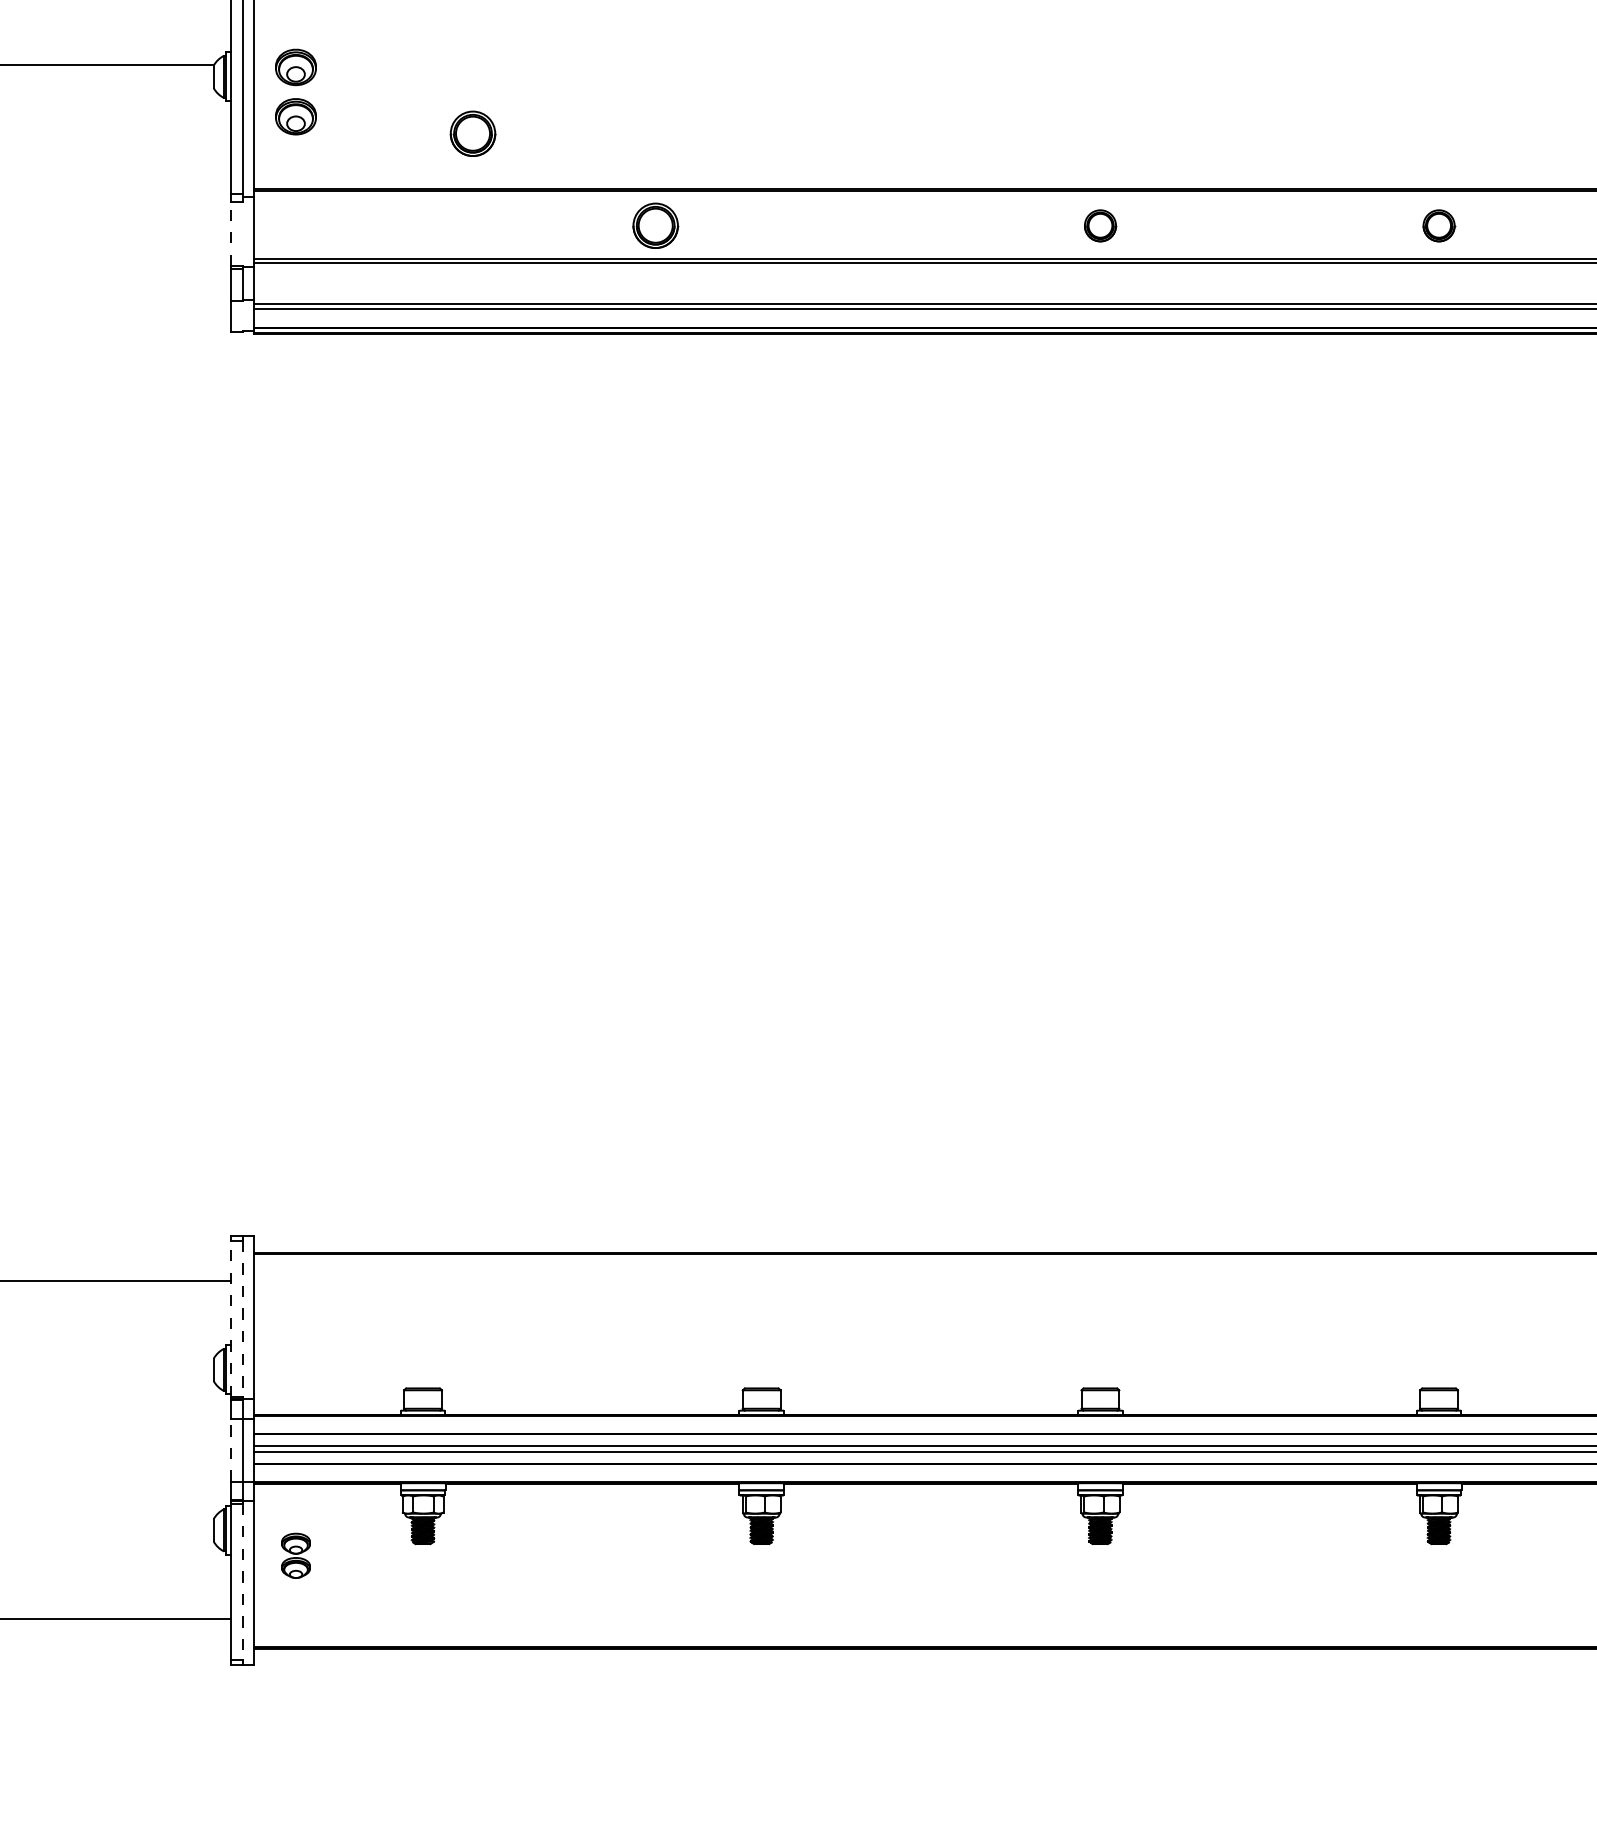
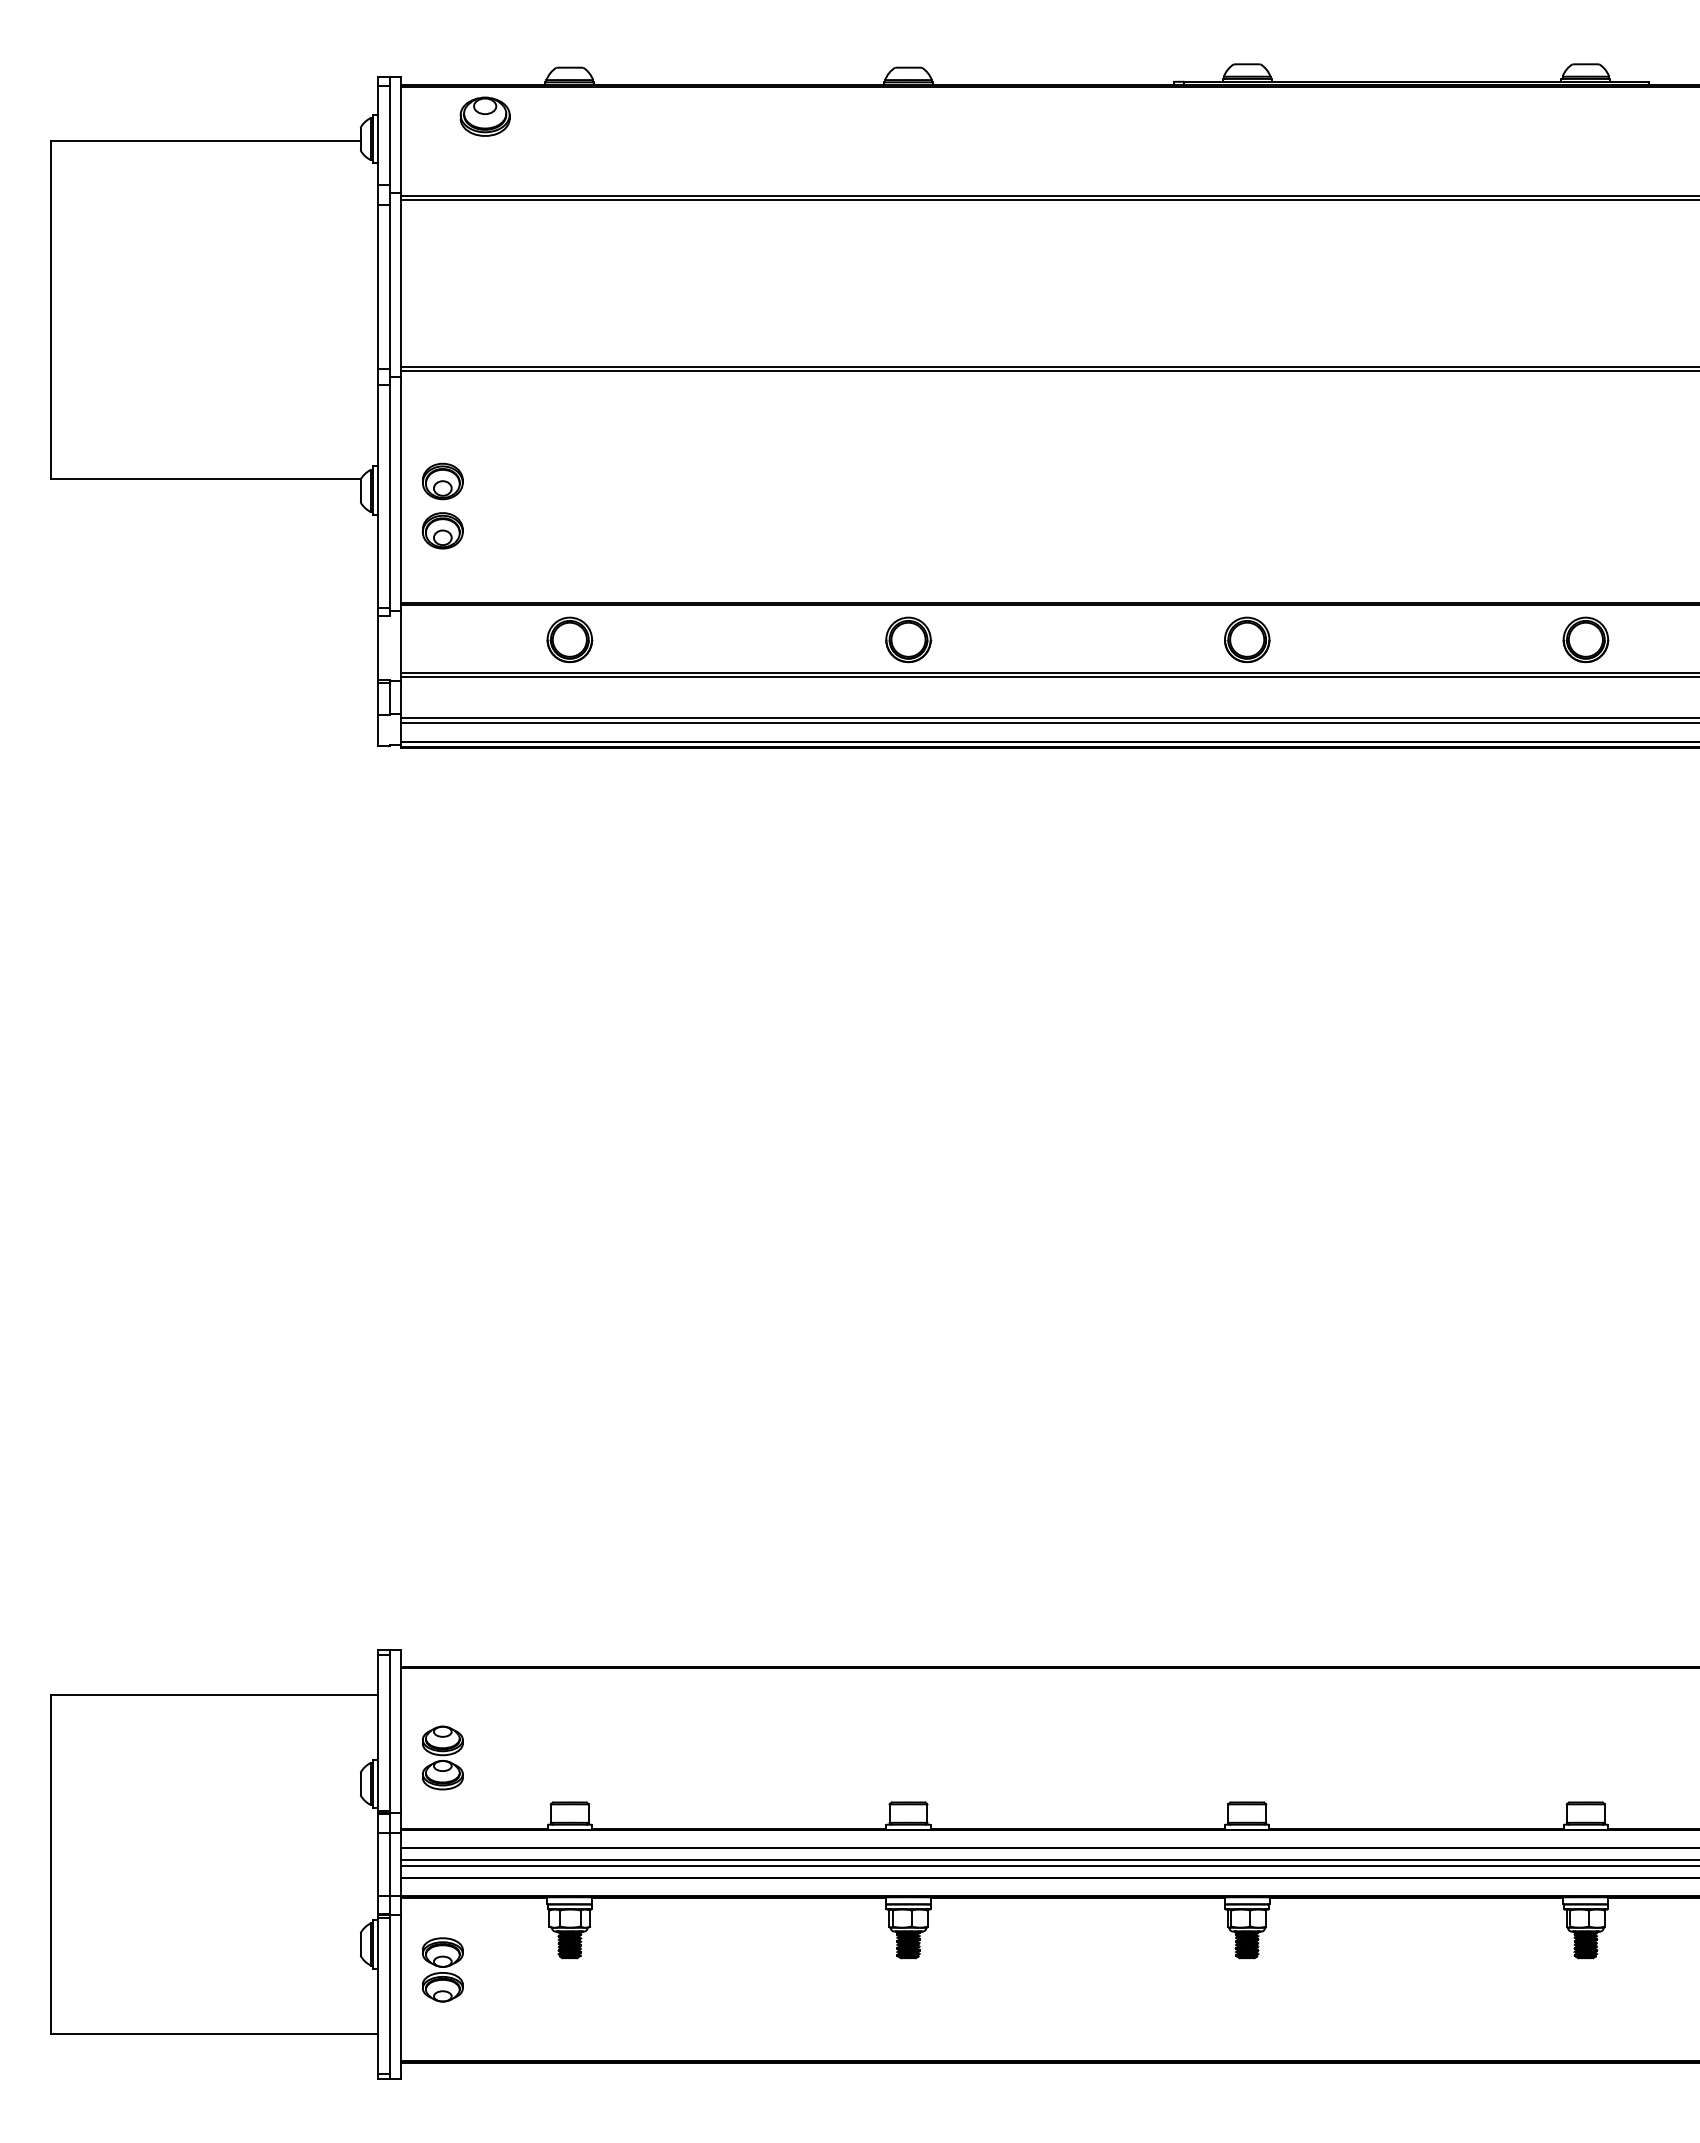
part: (472, 133) -> (569, 639), moved
part: (655, 225) -> (908, 639), moved
part: (1100, 225) -> (1247, 639), size x1.43
part: (1438, 225) -> (1585, 639), size x1.43
line: (231, 233) -> (378, 647), dashed -> solid
line: (231, 1318) -> (378, 1732), dashed -> solid
line: (242, 1319) -> (389, 1733), dashed -> solid
part: (295, 1343) -> (442, 1757), added
line: (231, 1450) -> (378, 1864), dashed -> solid
part: (295, 1555) -> (442, 1969), size x1.43
line: (242, 1582) -> (389, 1996), dashed -> solid

